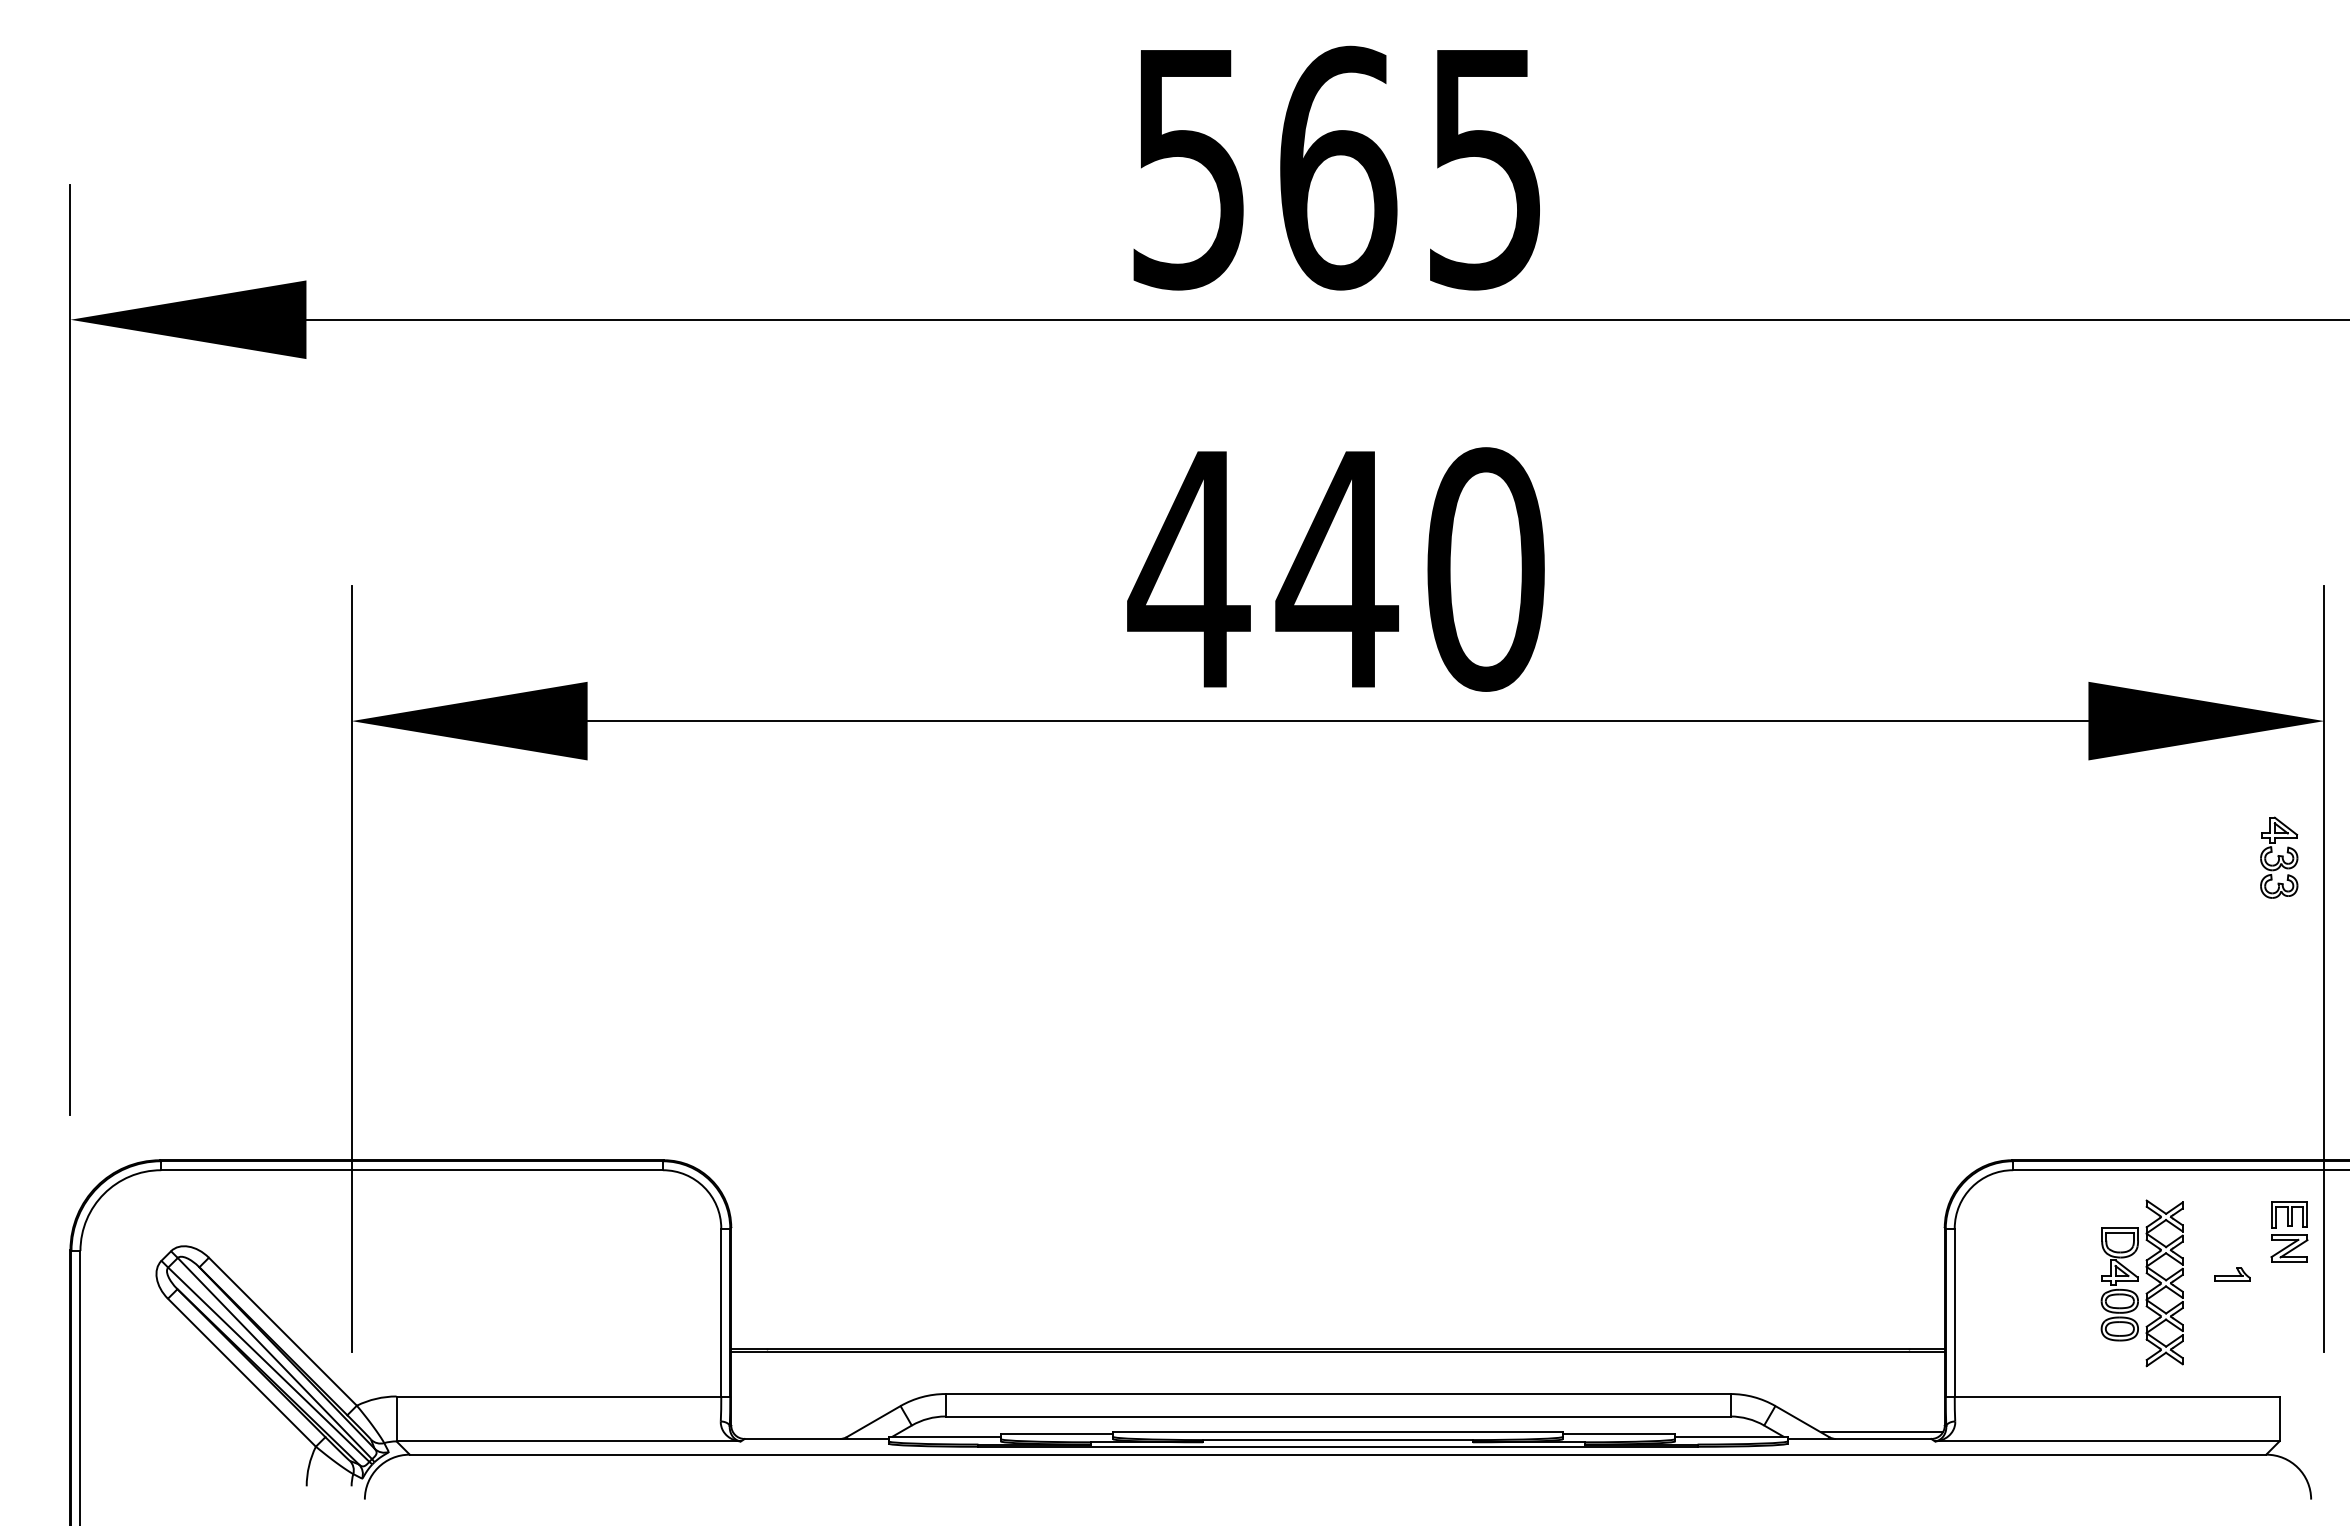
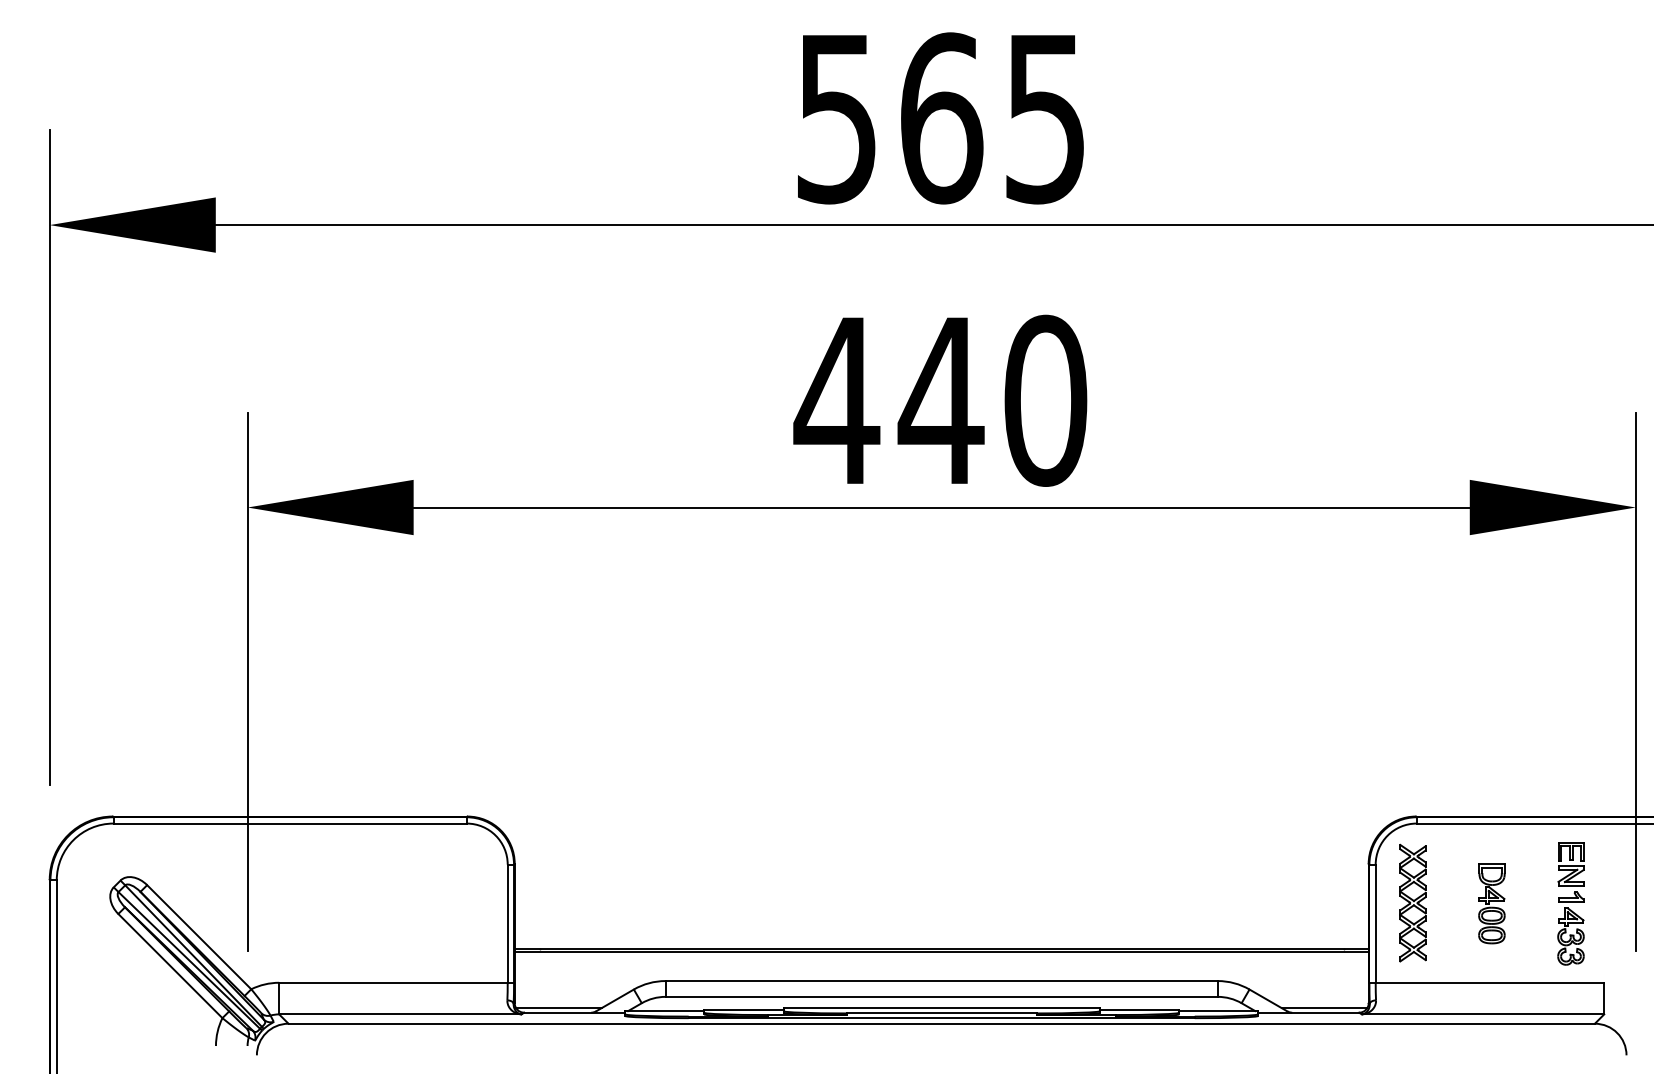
part: (2279, 857) -> (1571, 936), moved
part: (2289, 1231) -> (1571, 863), moved
part: (2164, 1283) -> (1412, 903), moved
line: (793, 1432) -> (558, 1008), added

